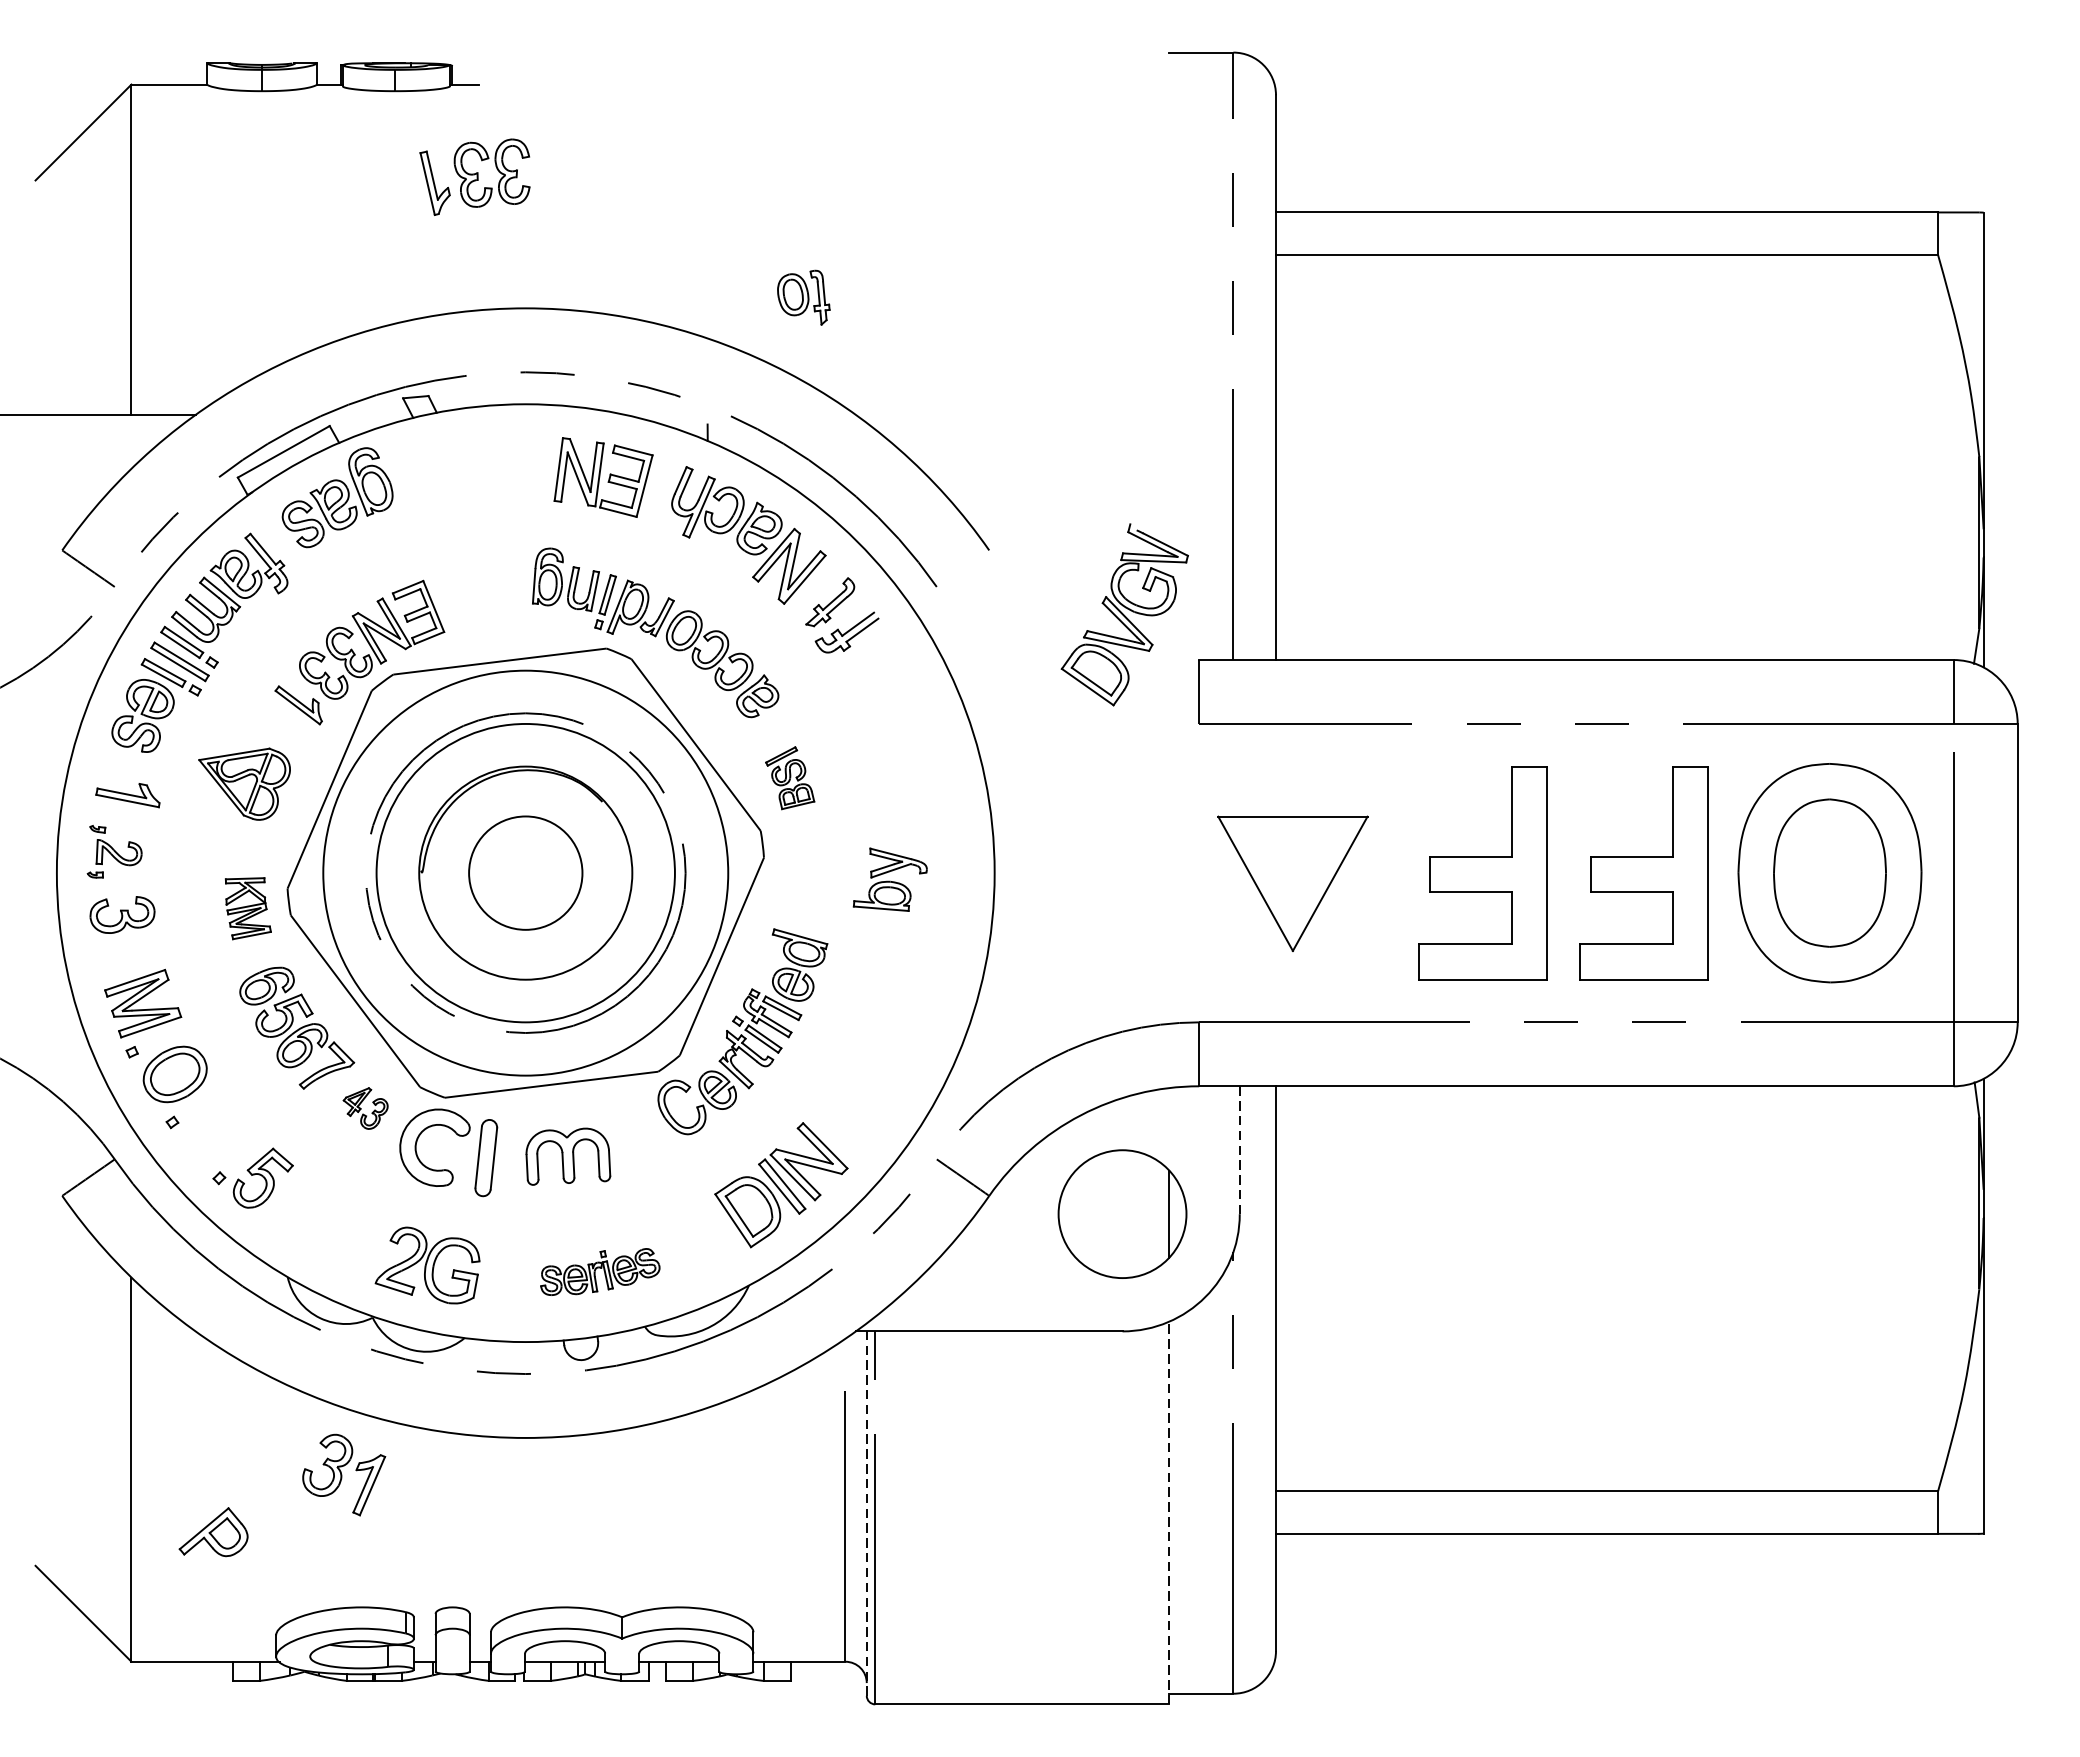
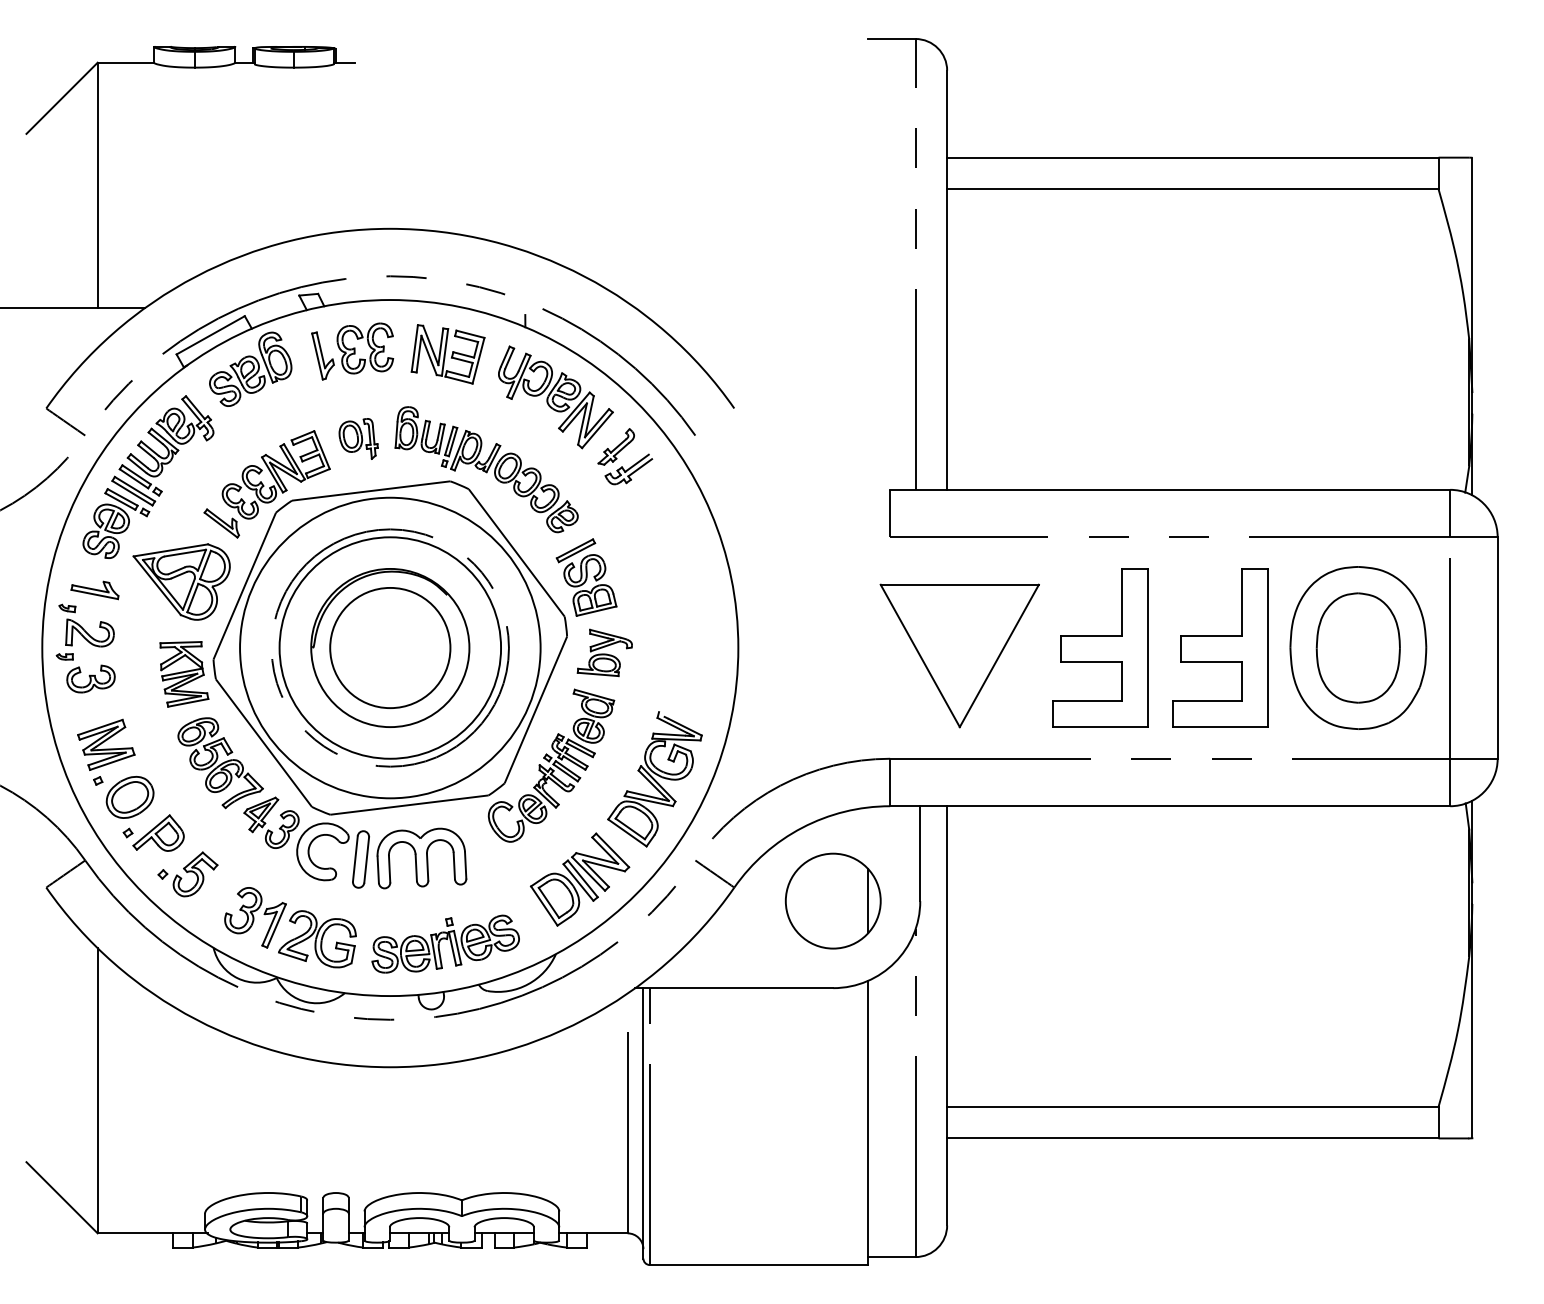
part: (474, 177) -> (352, 351), moved
part: (803, 297) -> (358, 438), moved
part: (1124, 615) -> (654, 779), moved
part: (790, 778) -> (586, 577), size x1.67
part: (244, 783) -> (181, 581), size x1.43
part: (113, 850) -> (84, 631), size x1.43
circle: (526, 872) -> (390, 647), size x1.43
part: (889, 879) -> (604, 652), moved
part: (1292, 883) -> (959, 655), size x1.43
part: (248, 908) -> (184, 674), size x1.43
part: (365, 1108) -> (271, 822), size x1.67
line: (1240, 1151) -> (920, 854), dashed -> solid
part: (567, 1156) -> (421, 858), size x1.43
part: (600, 1271) -> (445, 943), size x1.67
part: (344, 1474) -> (255, 917), moved
line: (866, 1512) -> (643, 1122), dashed -> solid
line: (1170, 1512) -> (868, 1122), dashed -> solid
part: (213, 1531) -> (158, 832), moved

